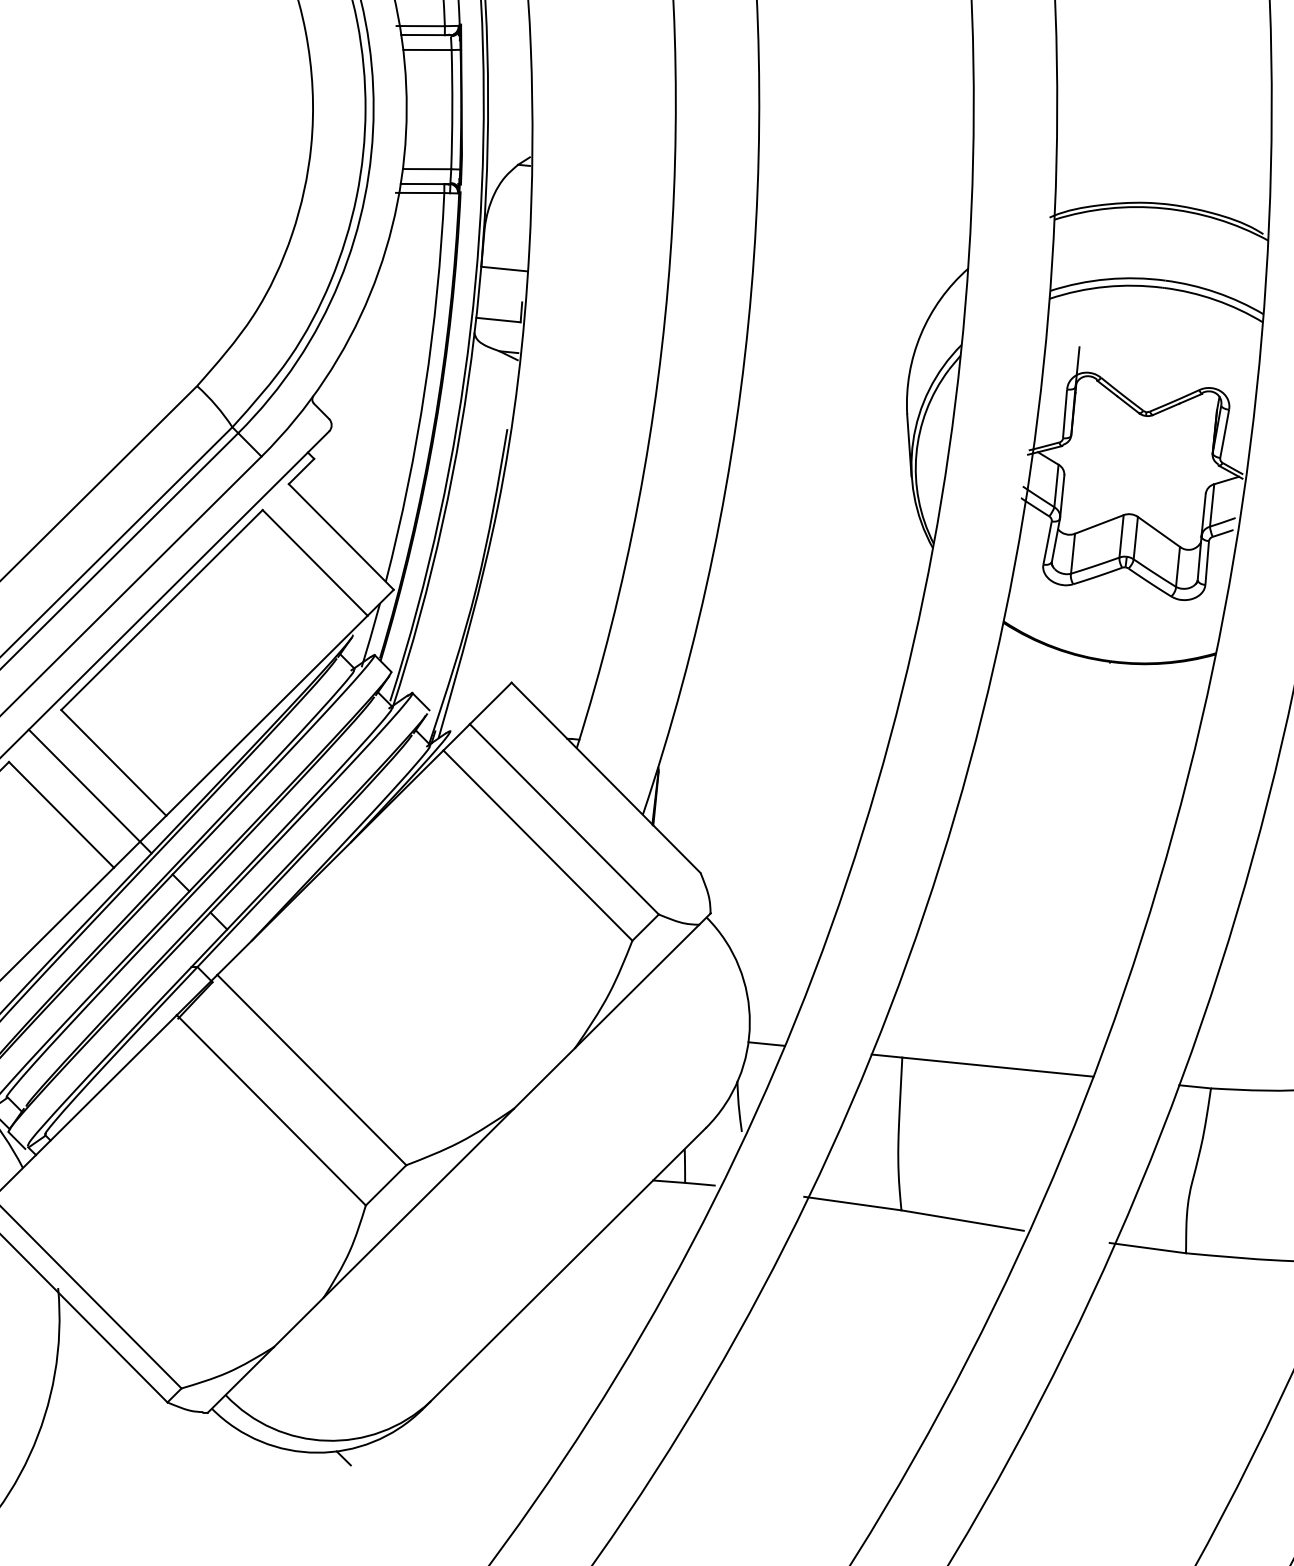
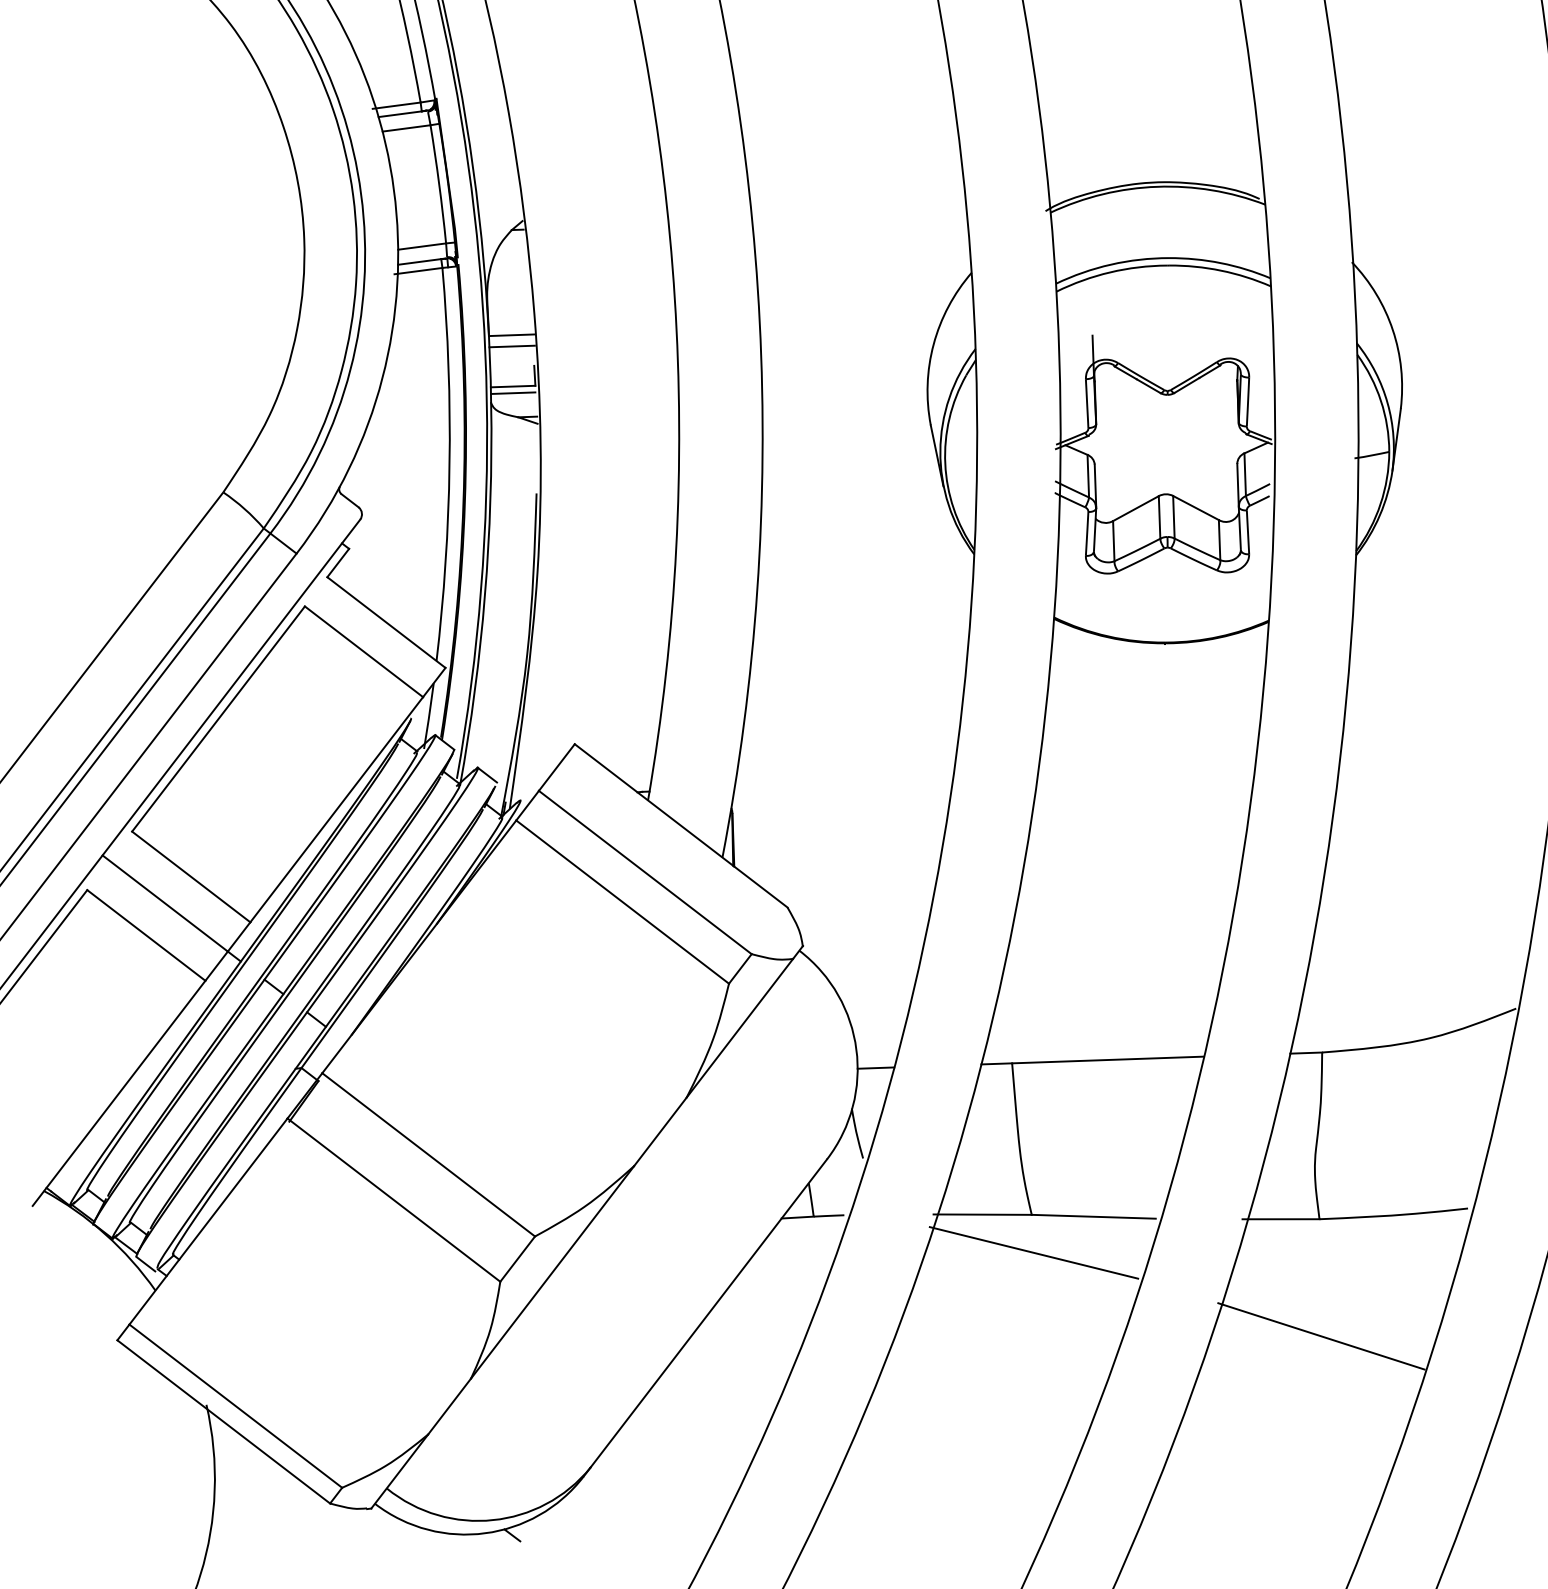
line: (502, 280) -> (511, 346), added
line: (498, 325) -> (513, 392), added
line: (898, 1247) -> (1033, 1252), added
line: (1172, 1369) -> (1321, 1336), added

